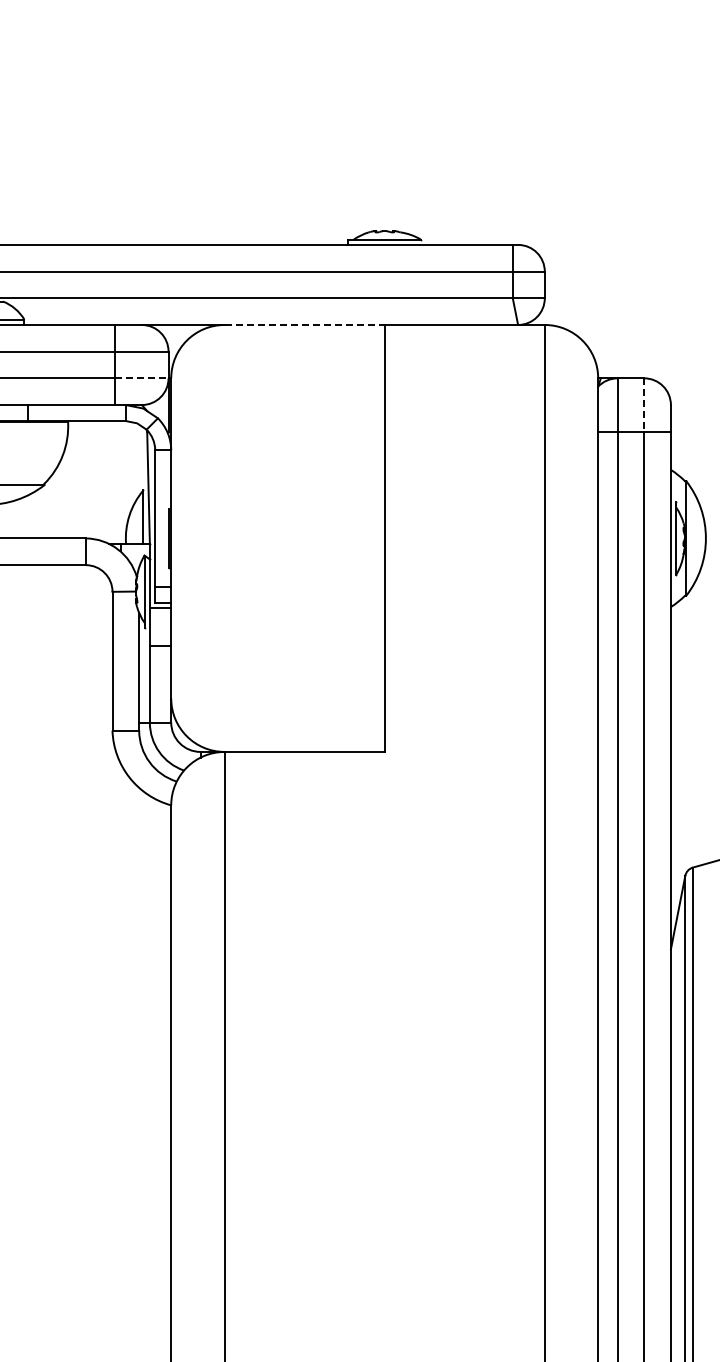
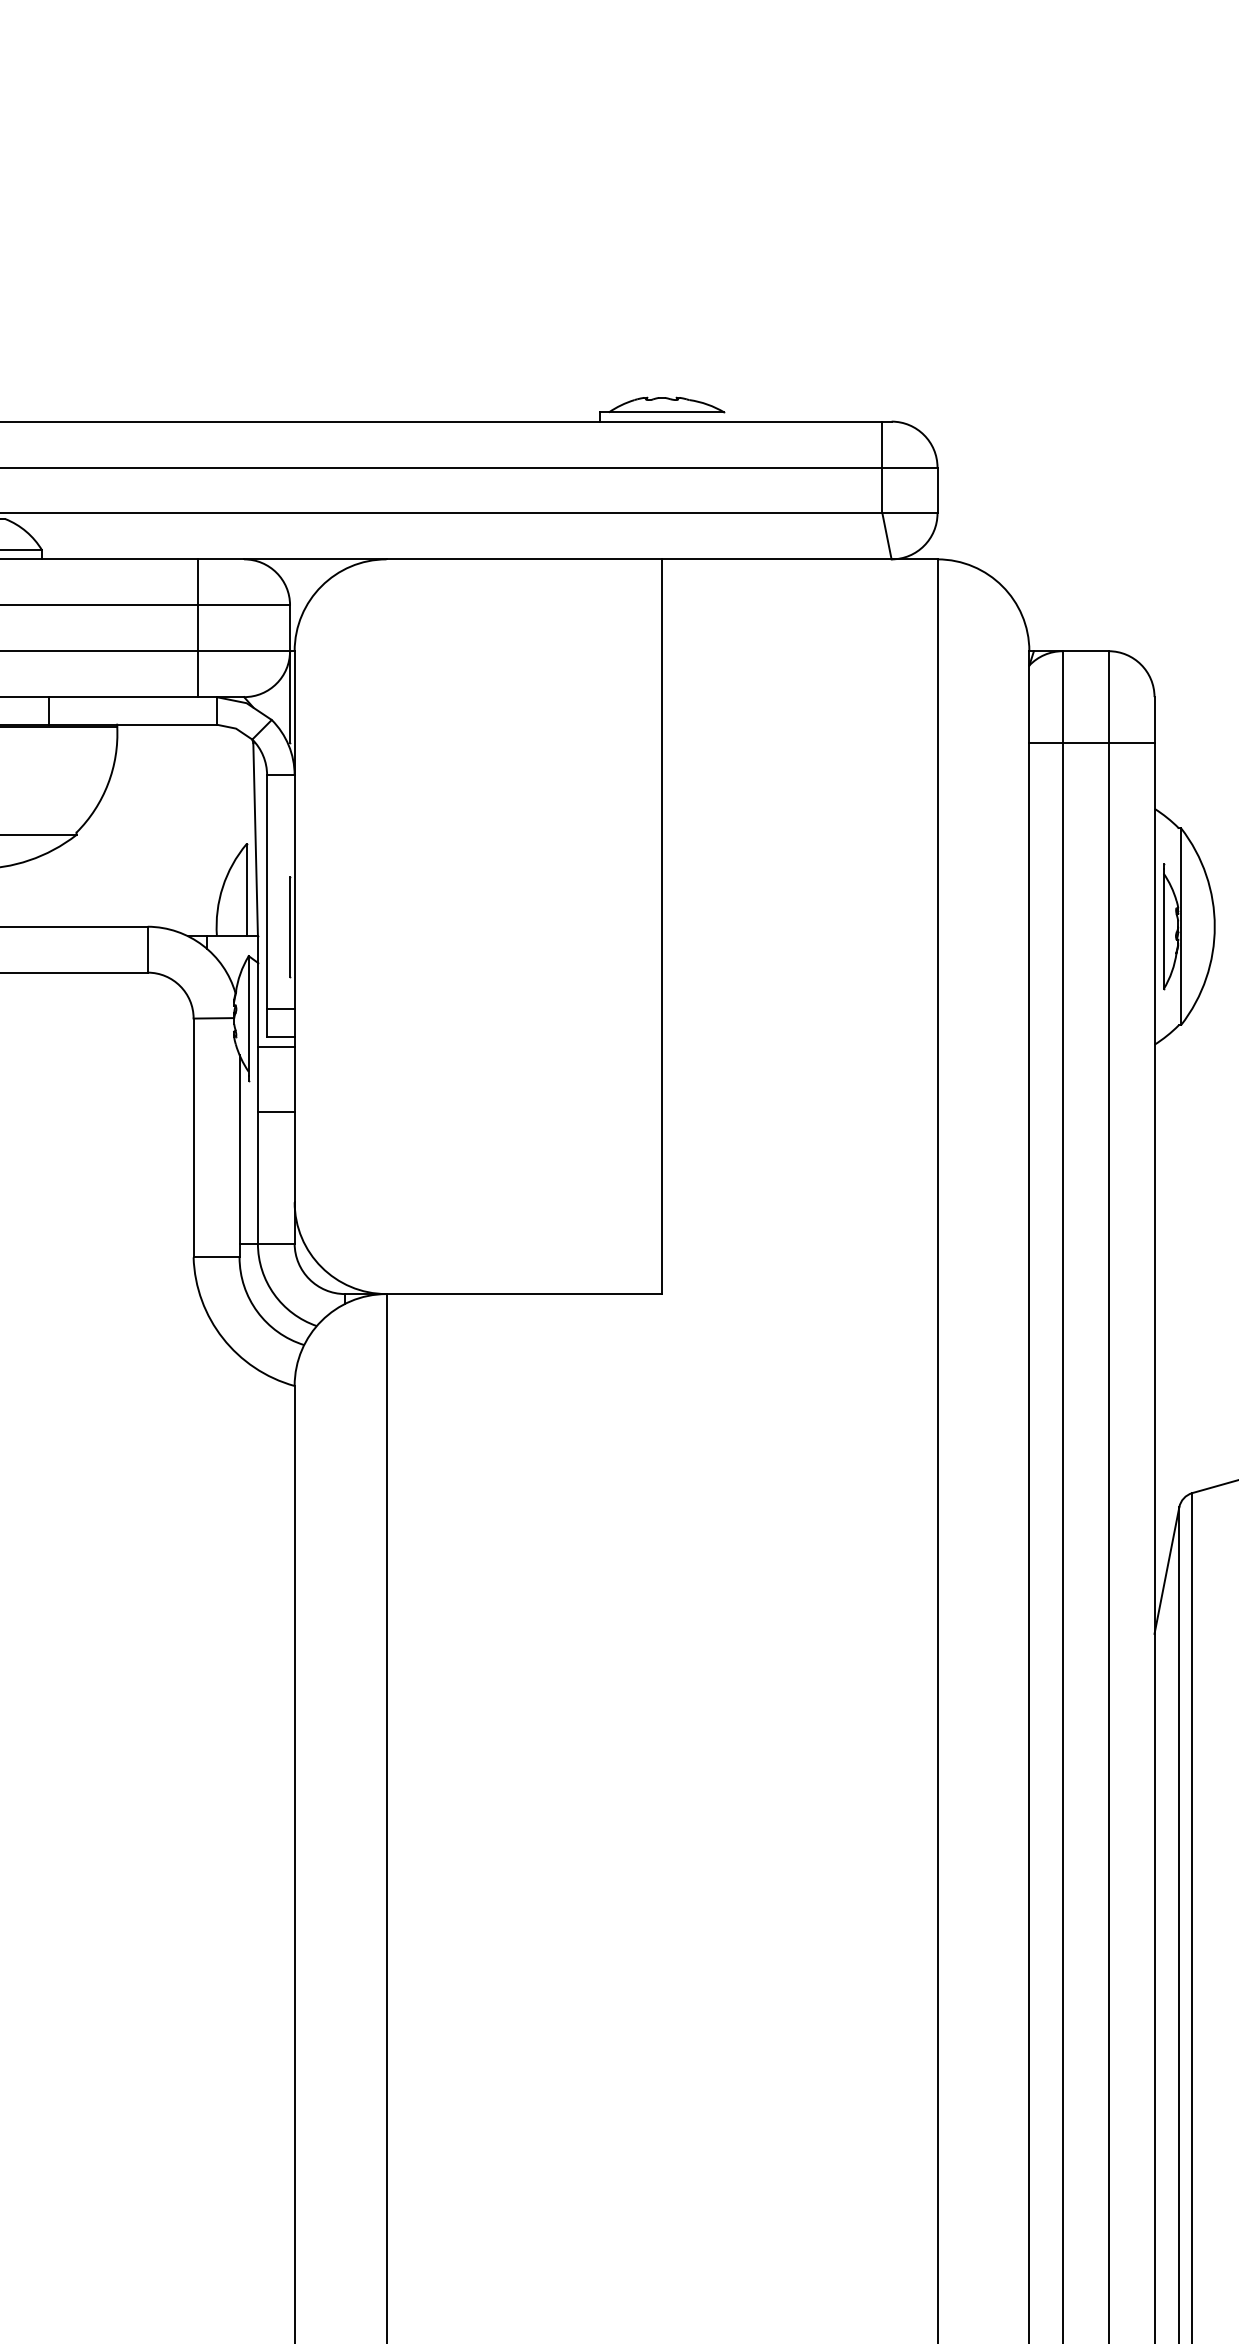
line: (305, 324) -> (525, 558), dashed -> solid
line: (141, 378) -> (243, 651), dashed -> solid
line: (644, 405) -> (1109, 697), dashed -> solid

